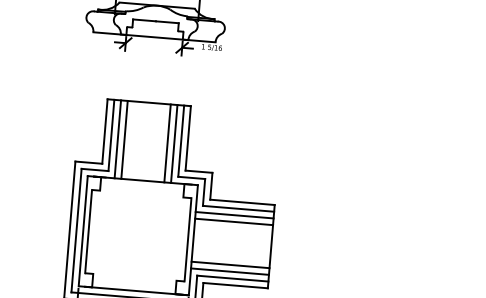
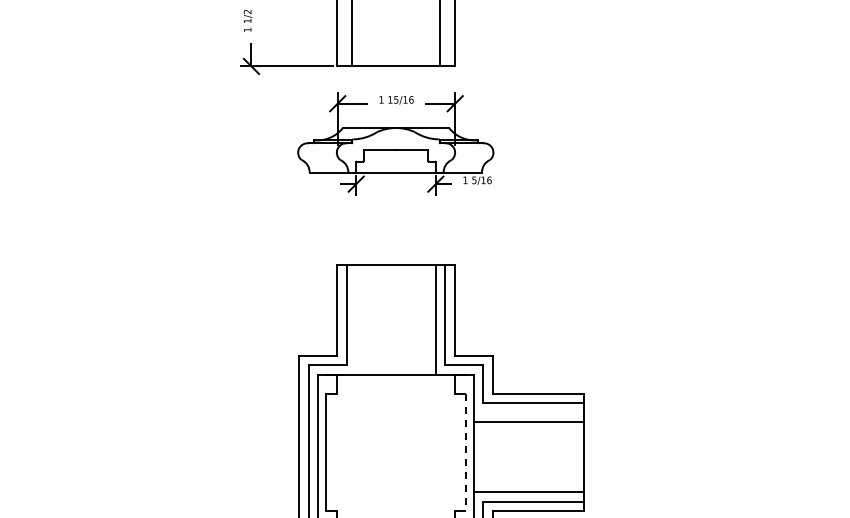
line: (118, 139) -> (356, 319), removed
line: (124, 139) -> (365, 319), removed
line: (167, 143) -> (426, 319), removed
line: (234, 215) -> (528, 412), removed
line: (188, 239) -> (466, 452), solid -> dashed
line: (230, 264) -> (528, 482), removed

